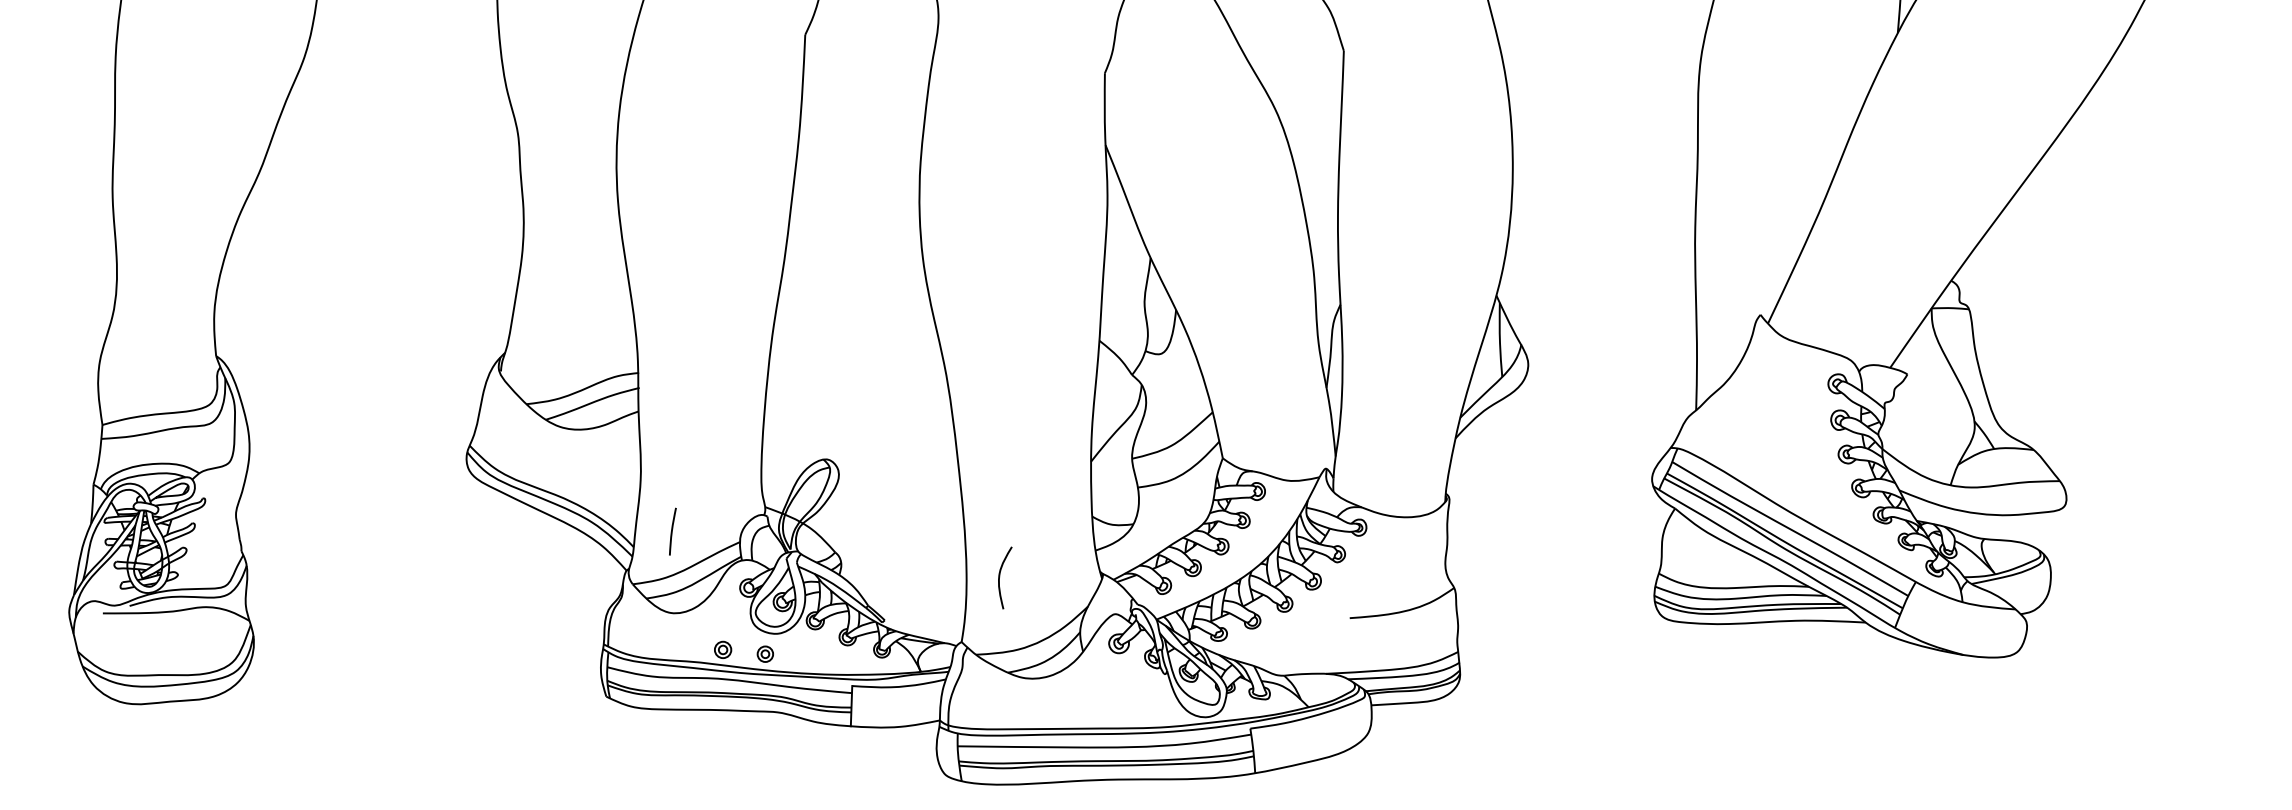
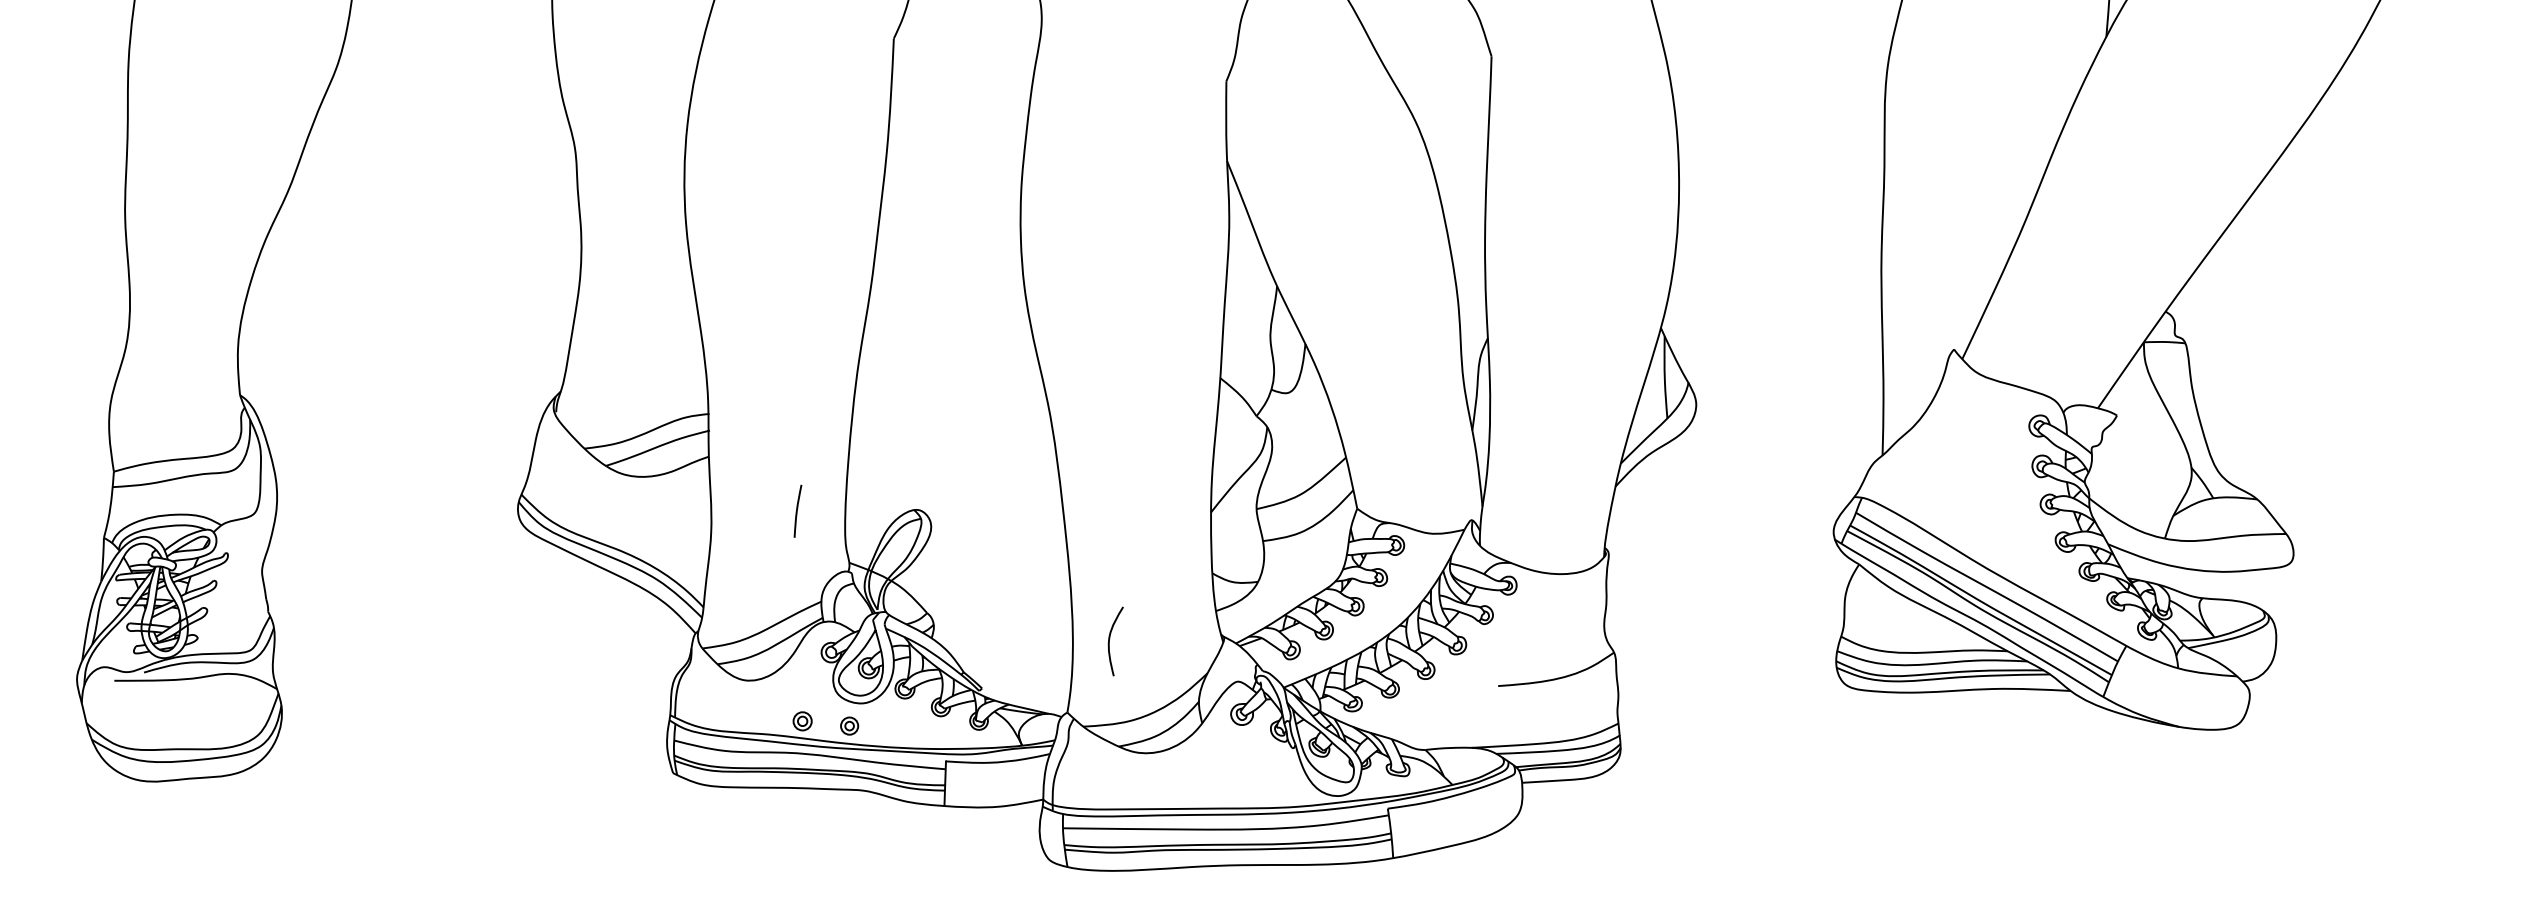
line: (672, 531) -> (797, 511), moved

